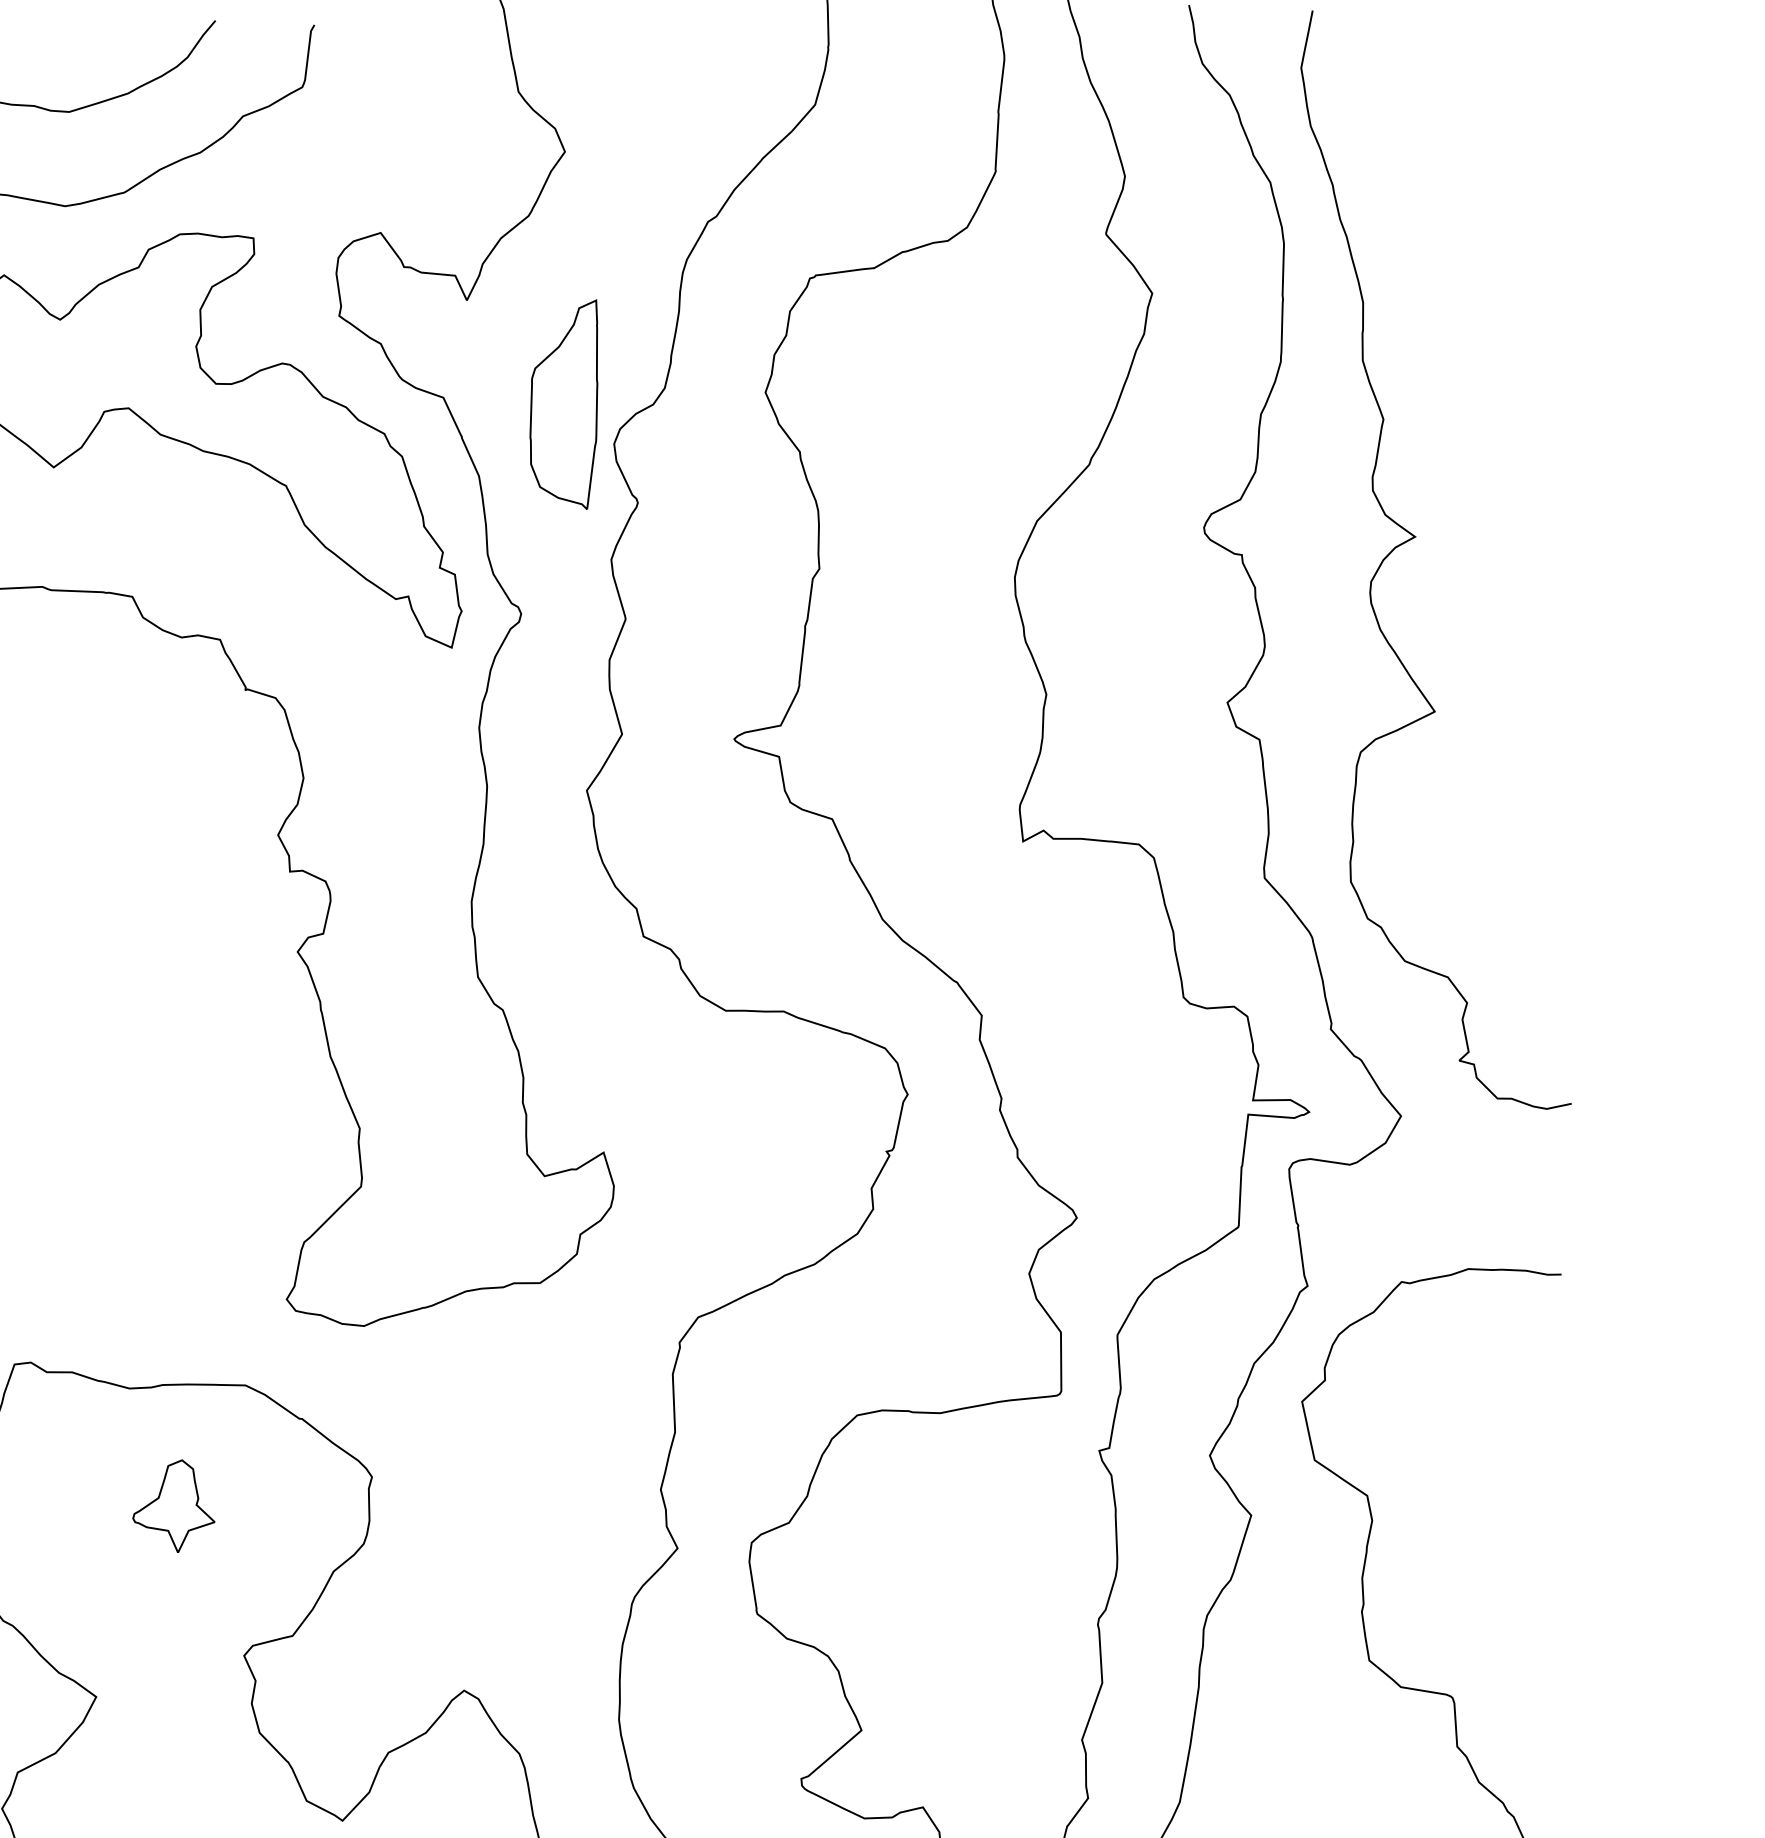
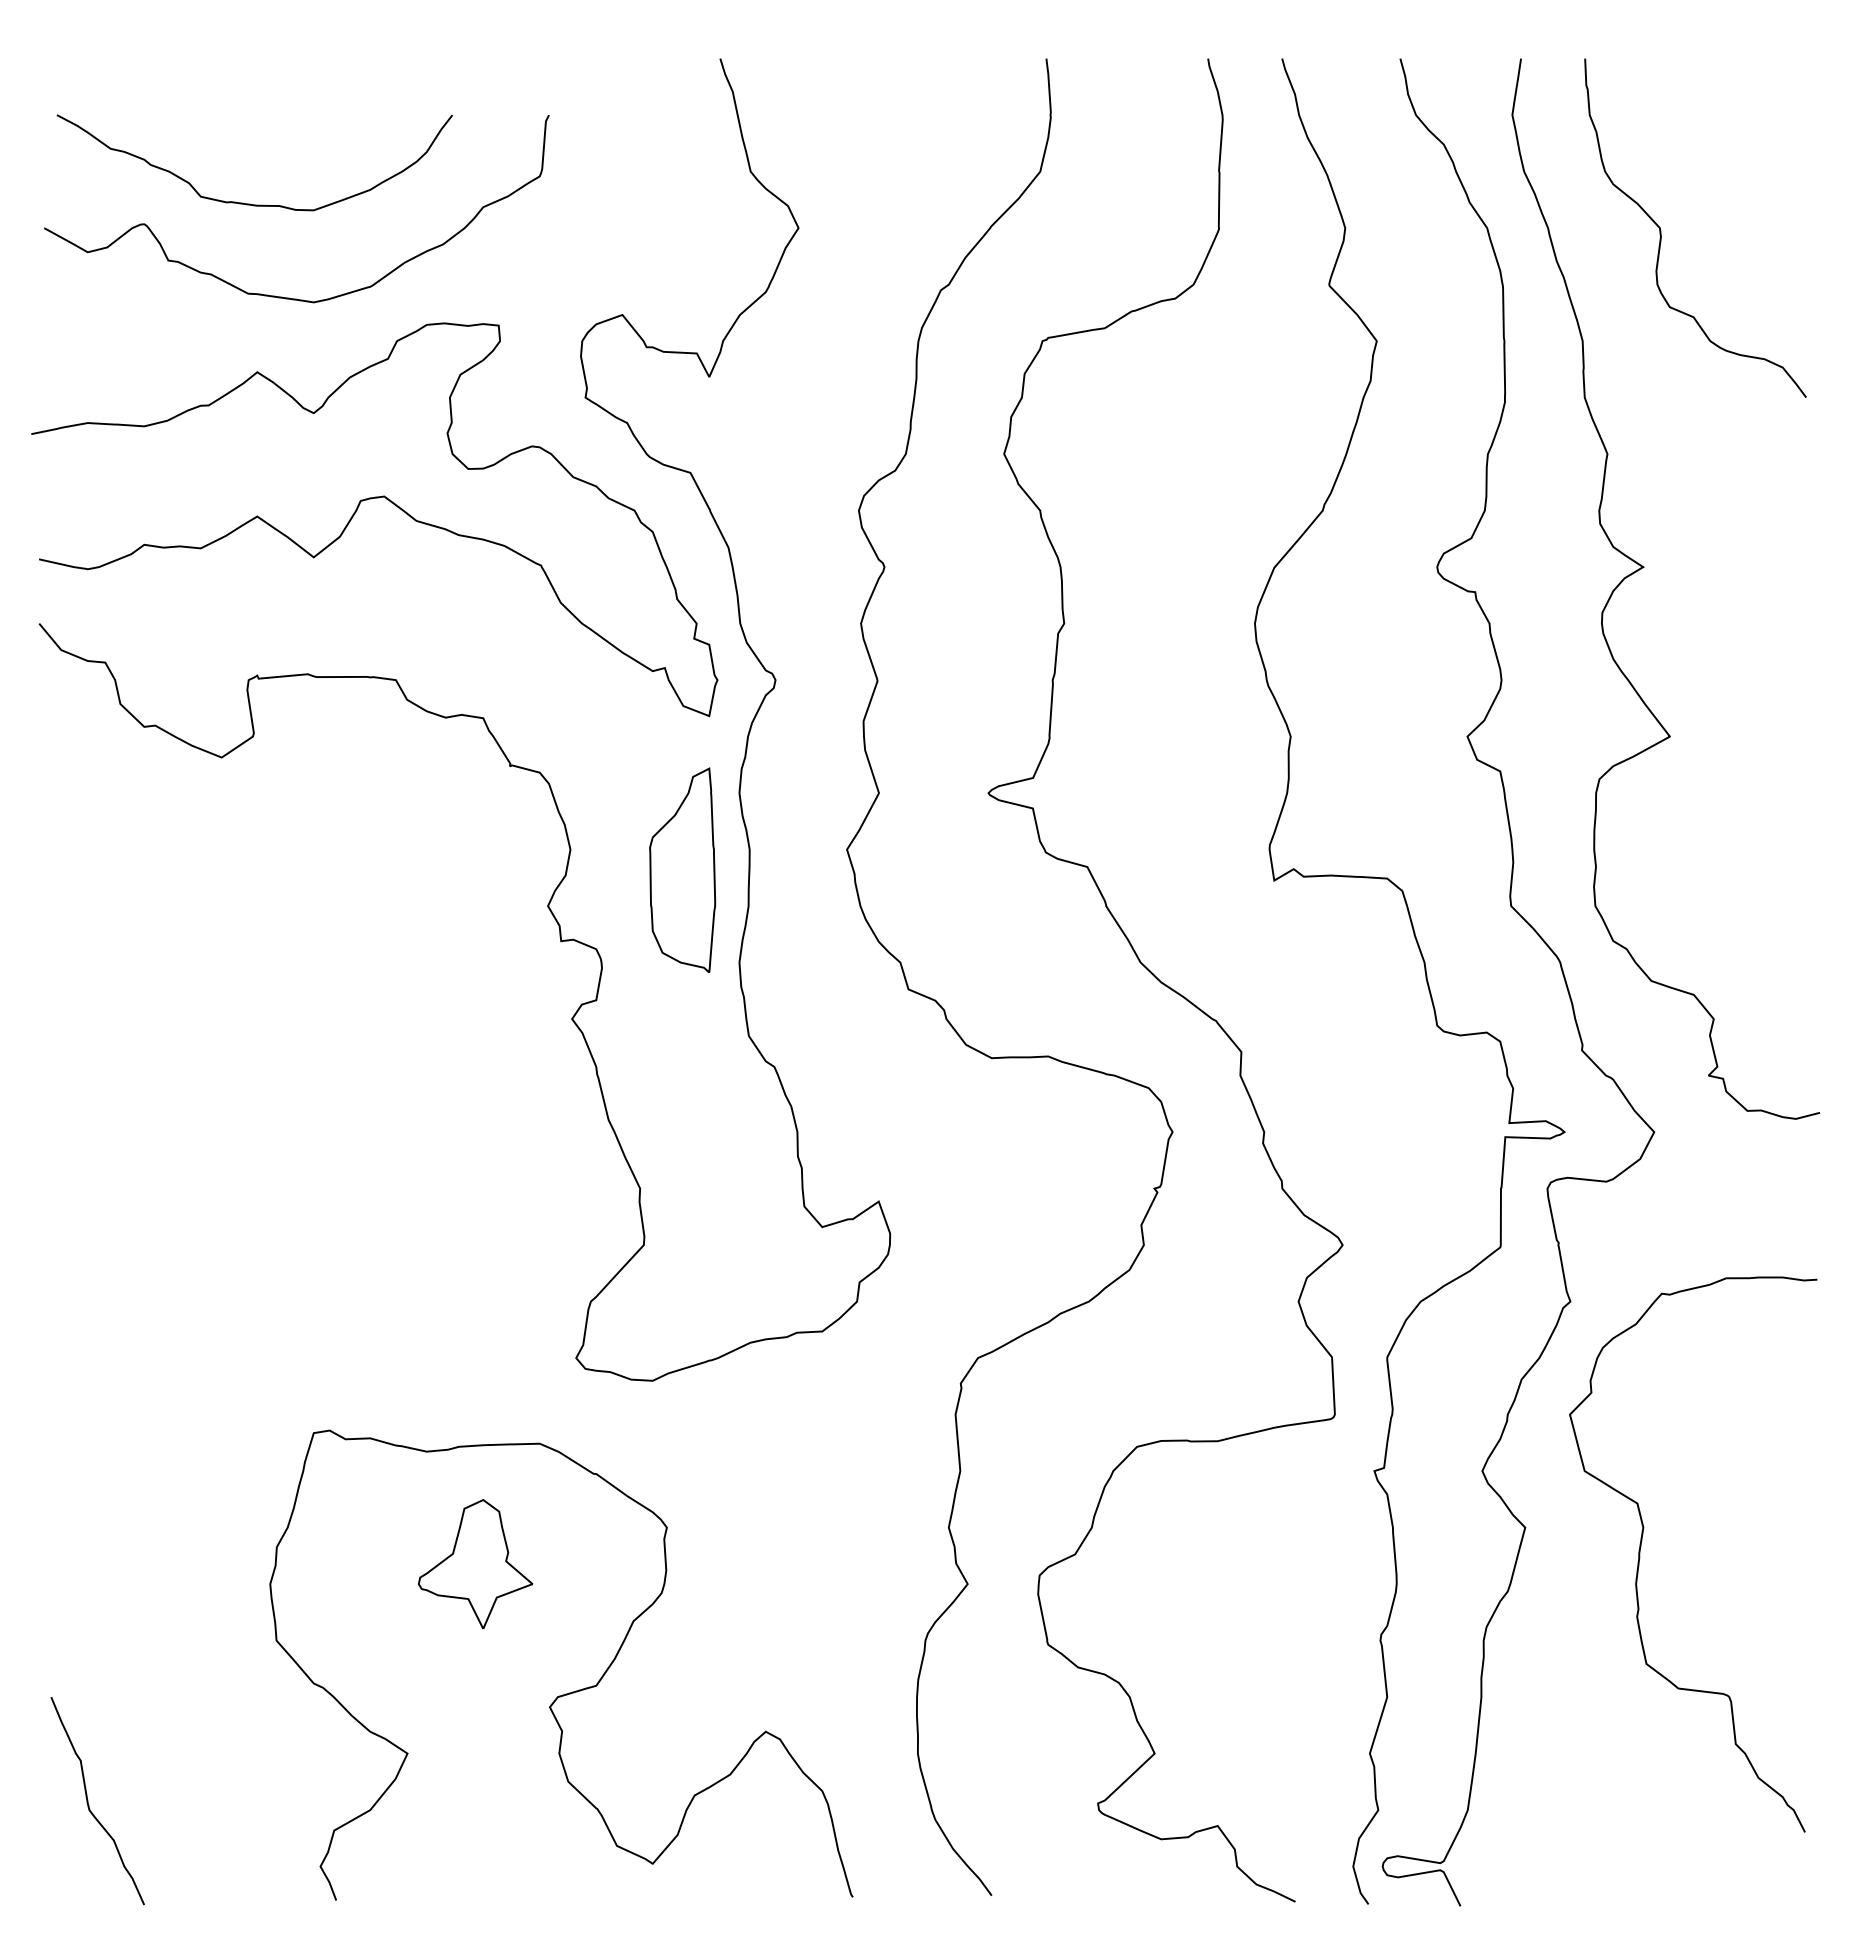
curve: (1448, 192) -> (1661, 230), added
part: (564, 402) -> (682, 869), moved
part: (174, 1506) -> (475, 1564), size x1.43

